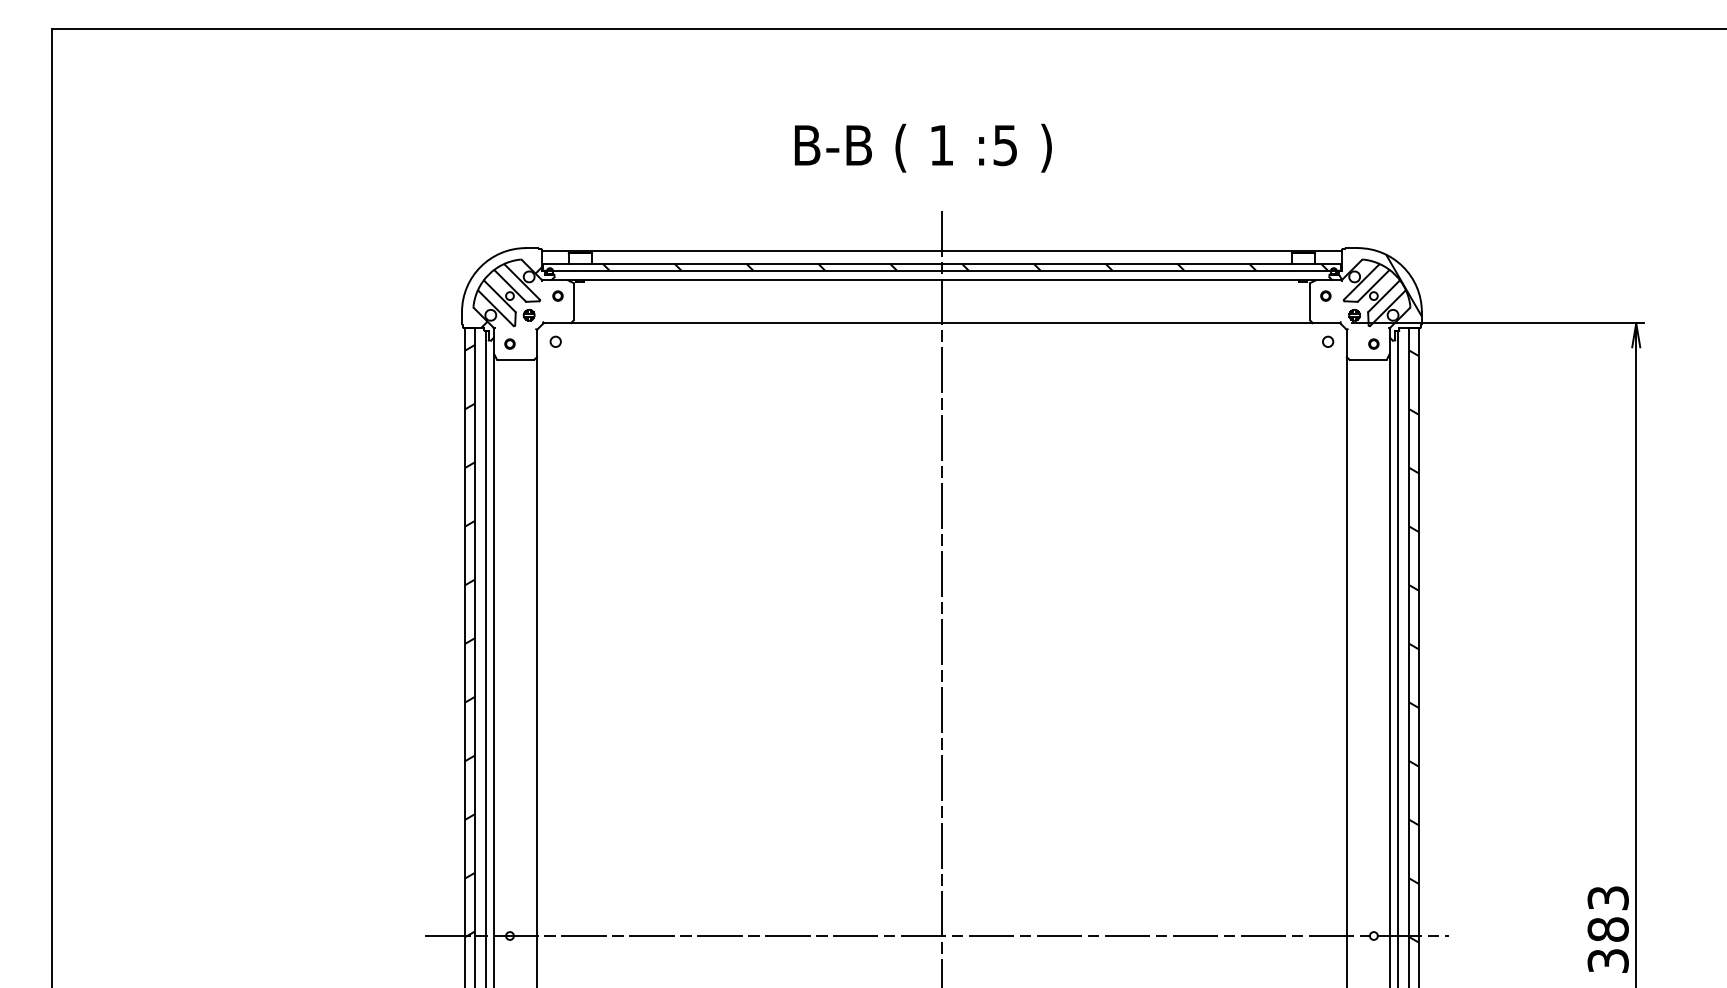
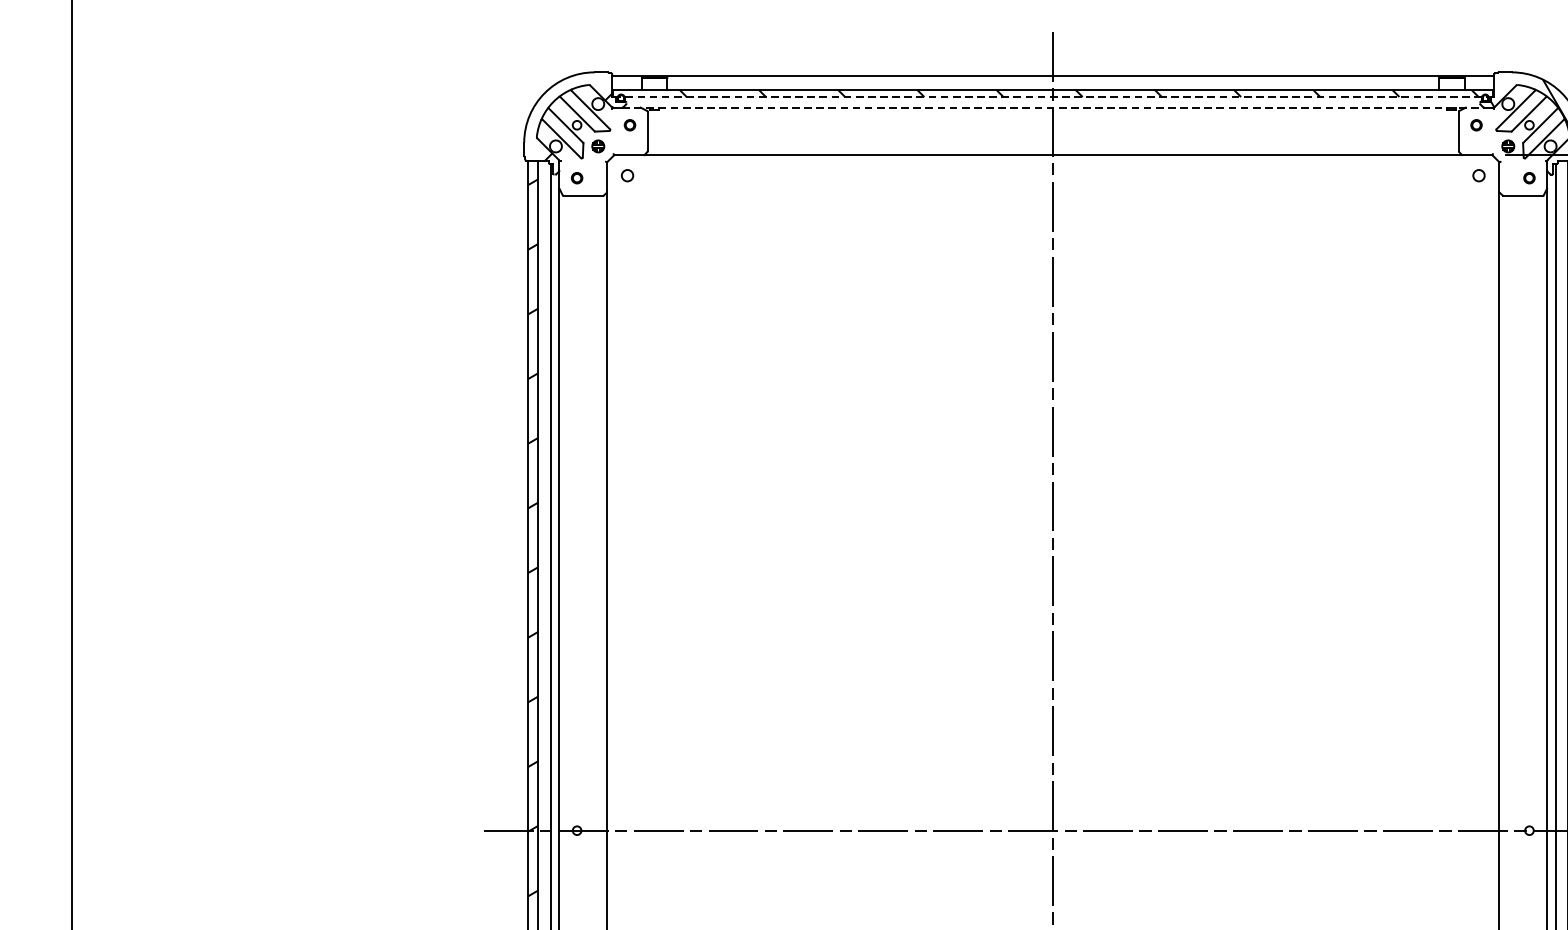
line: (942, 270) -> (1053, 97), solid -> dashed
line: (942, 280) -> (1053, 108), solid -> dashed

